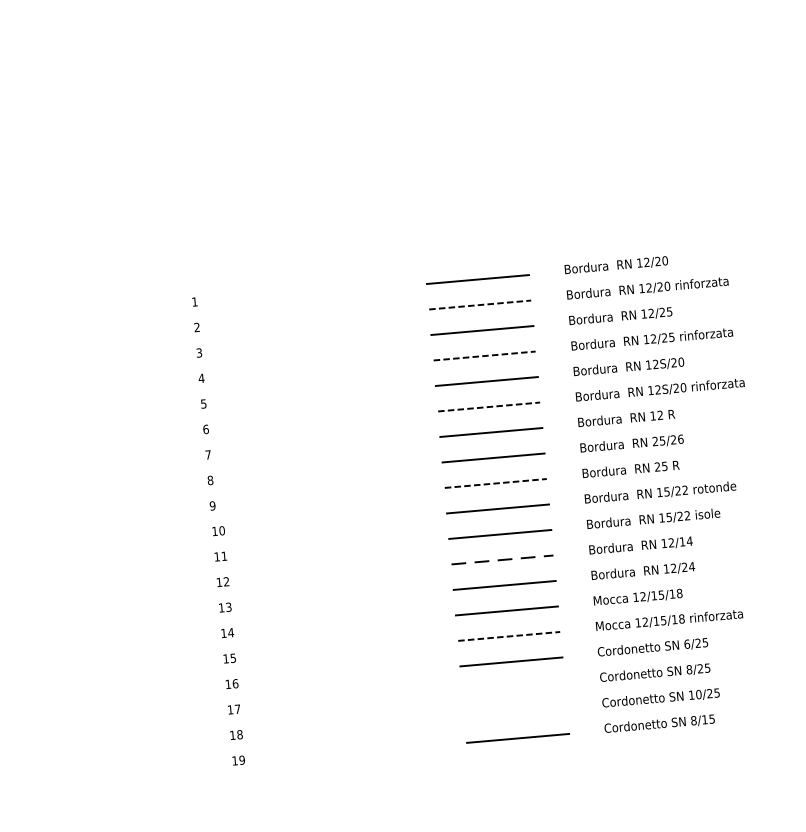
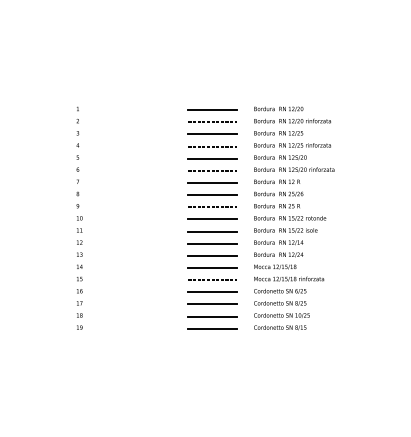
line: (504, 559) -> (213, 243), dashed -> solid
line: (513, 687) -> (212, 304), added
line: (515, 712) -> (212, 316), added

